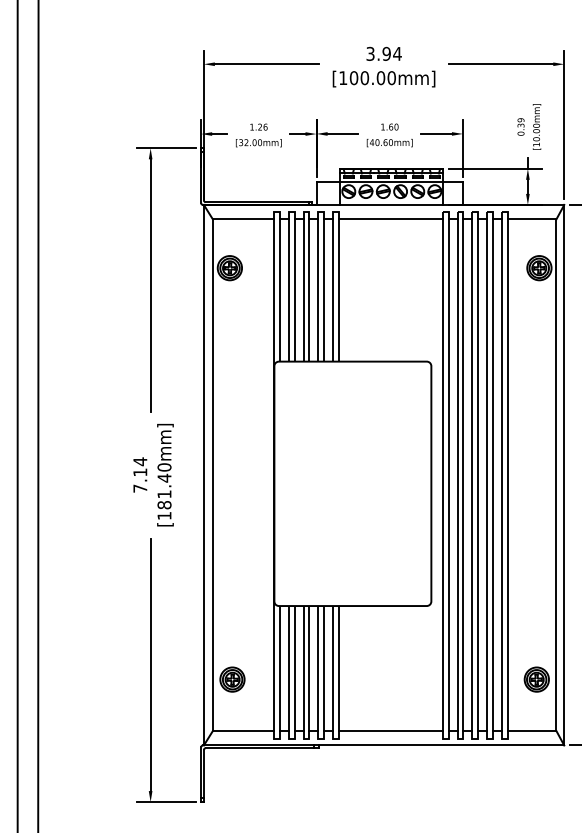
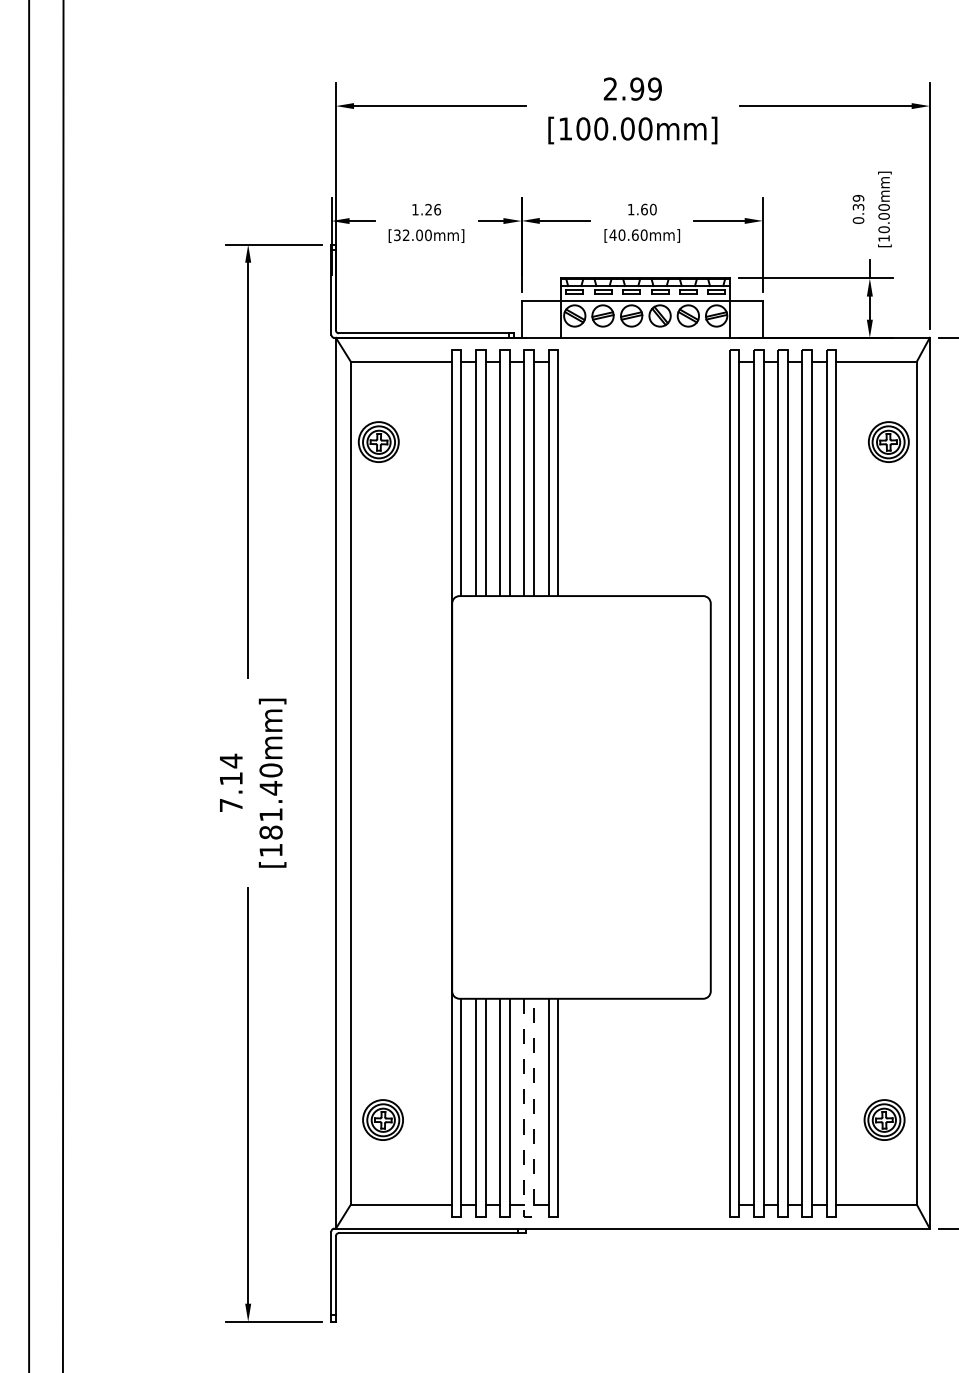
text: (383, 53) -> (631, 88), 3.94 -> 2.99
line: (390, 219) -> (643, 361), removed
line: (390, 731) -> (643, 1205), removed
line: (321, 738) -> (529, 1217), solid -> dashed

